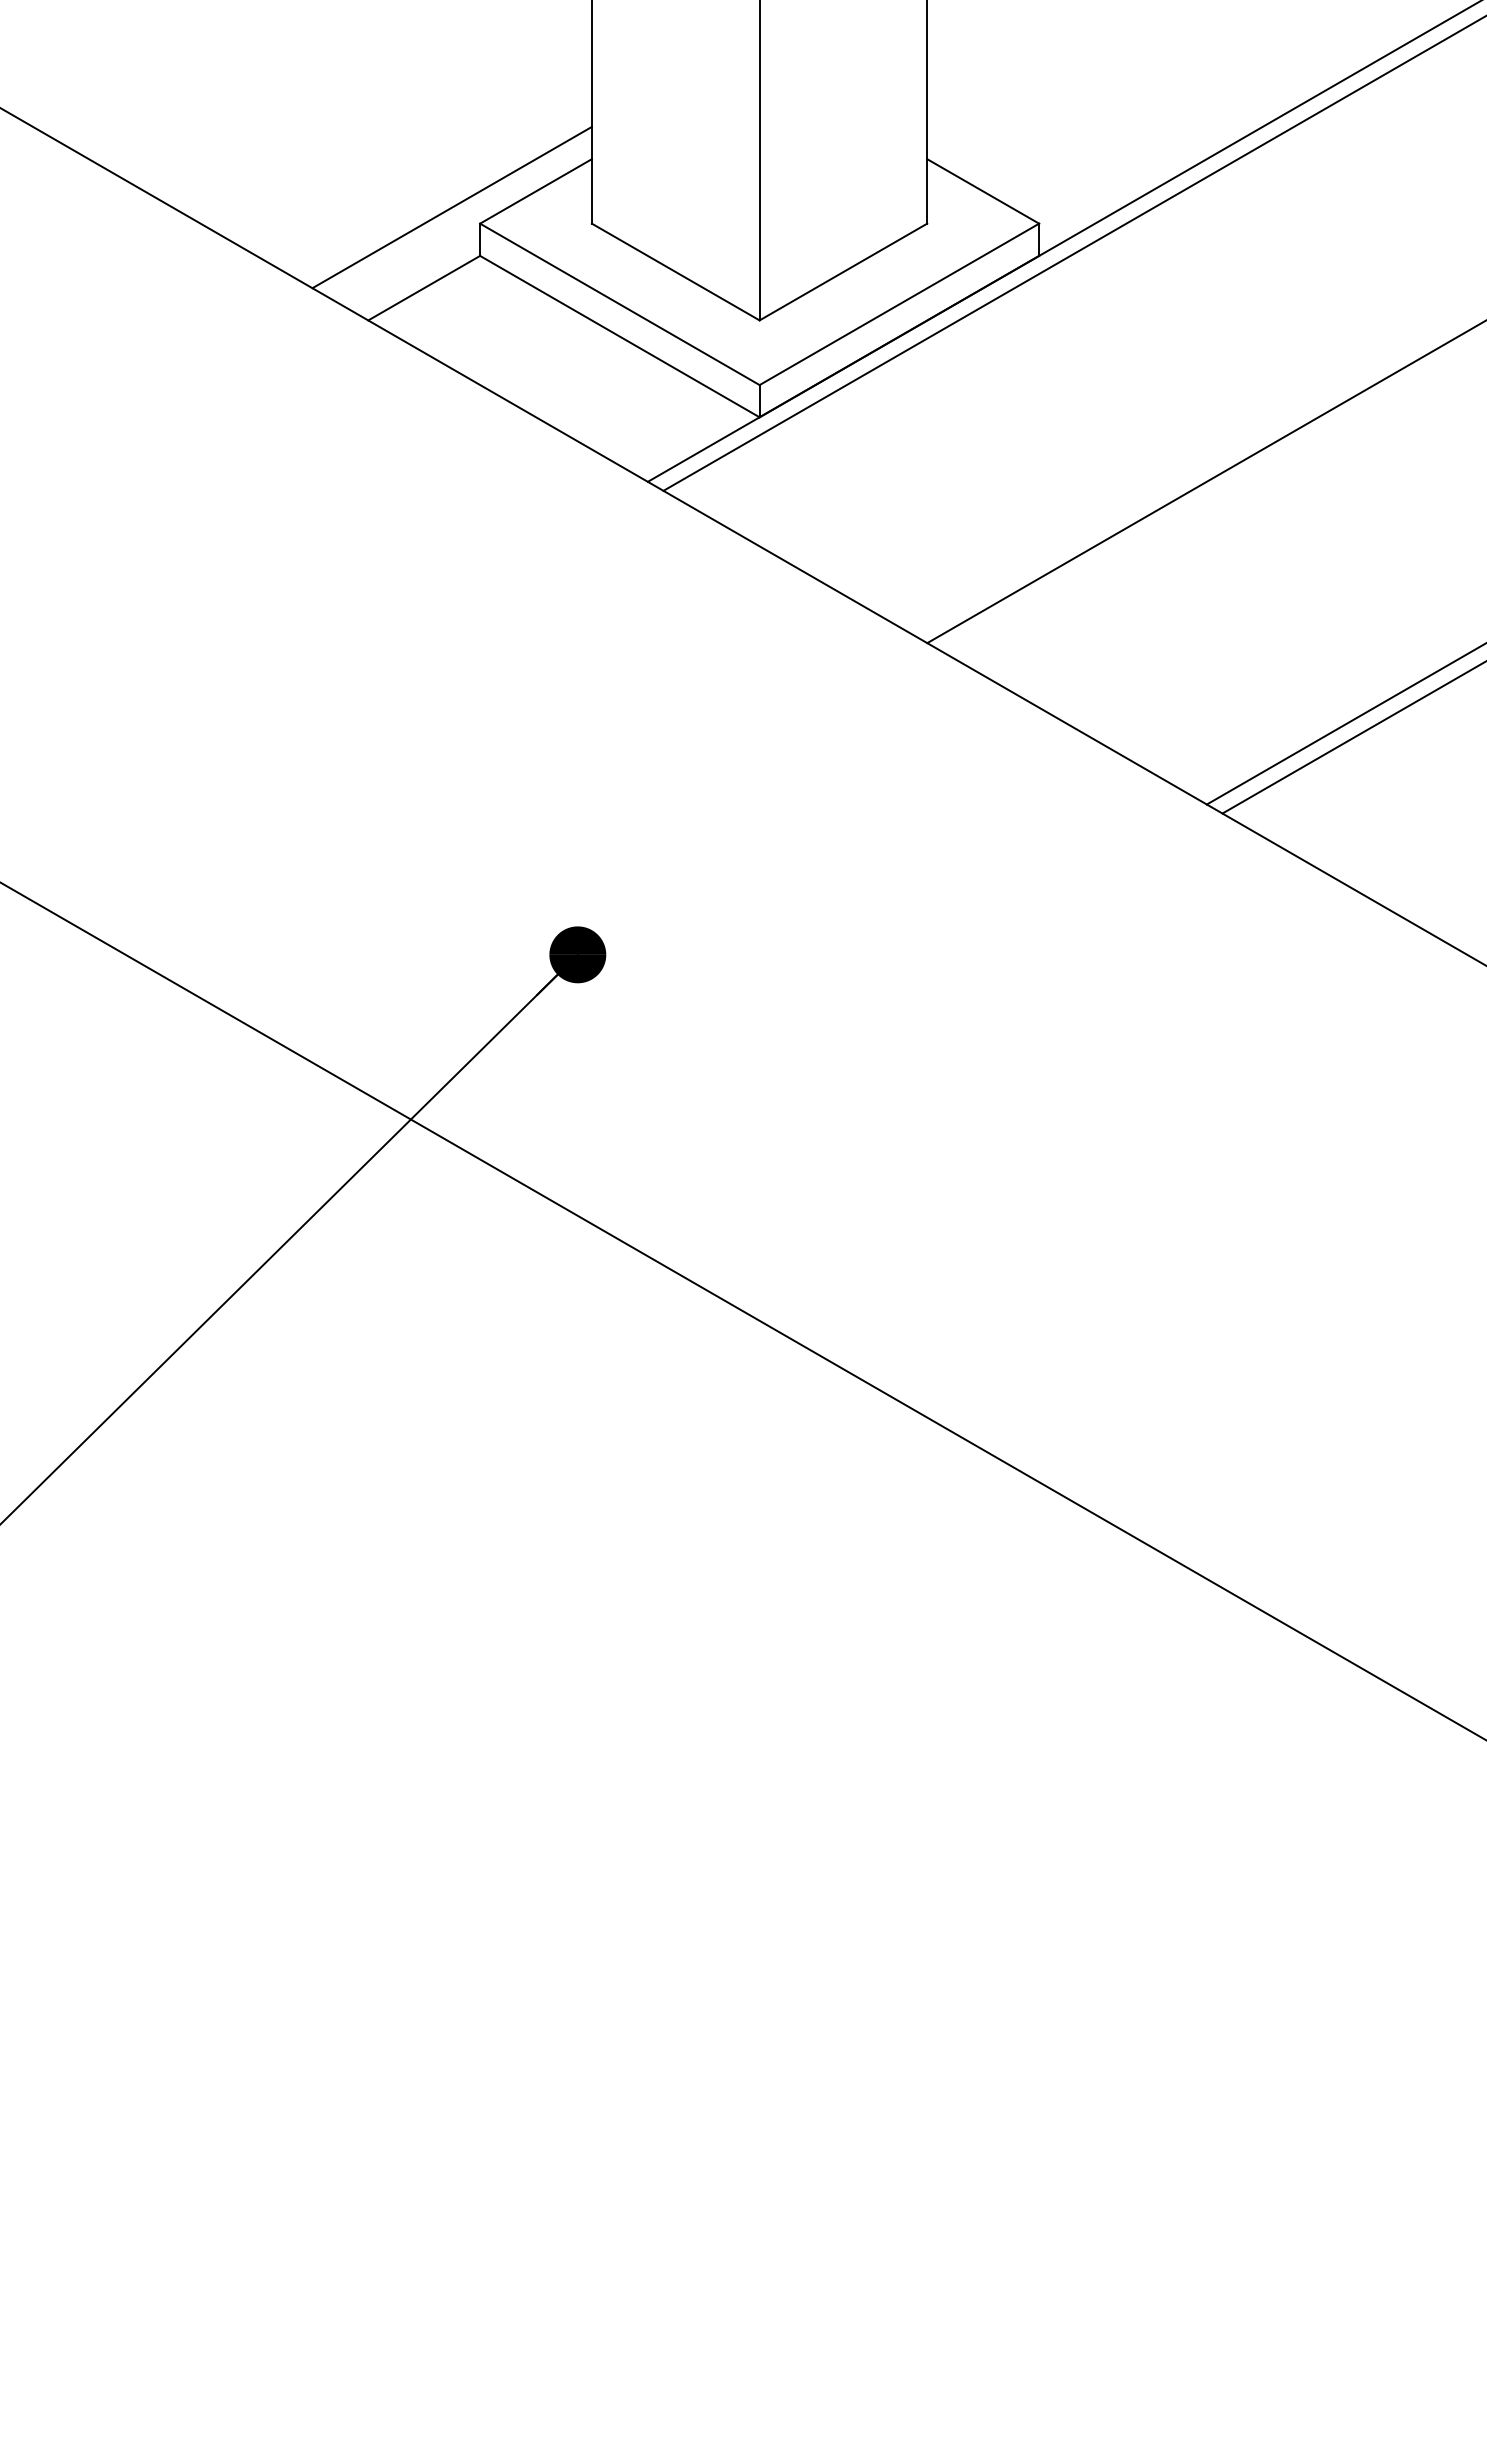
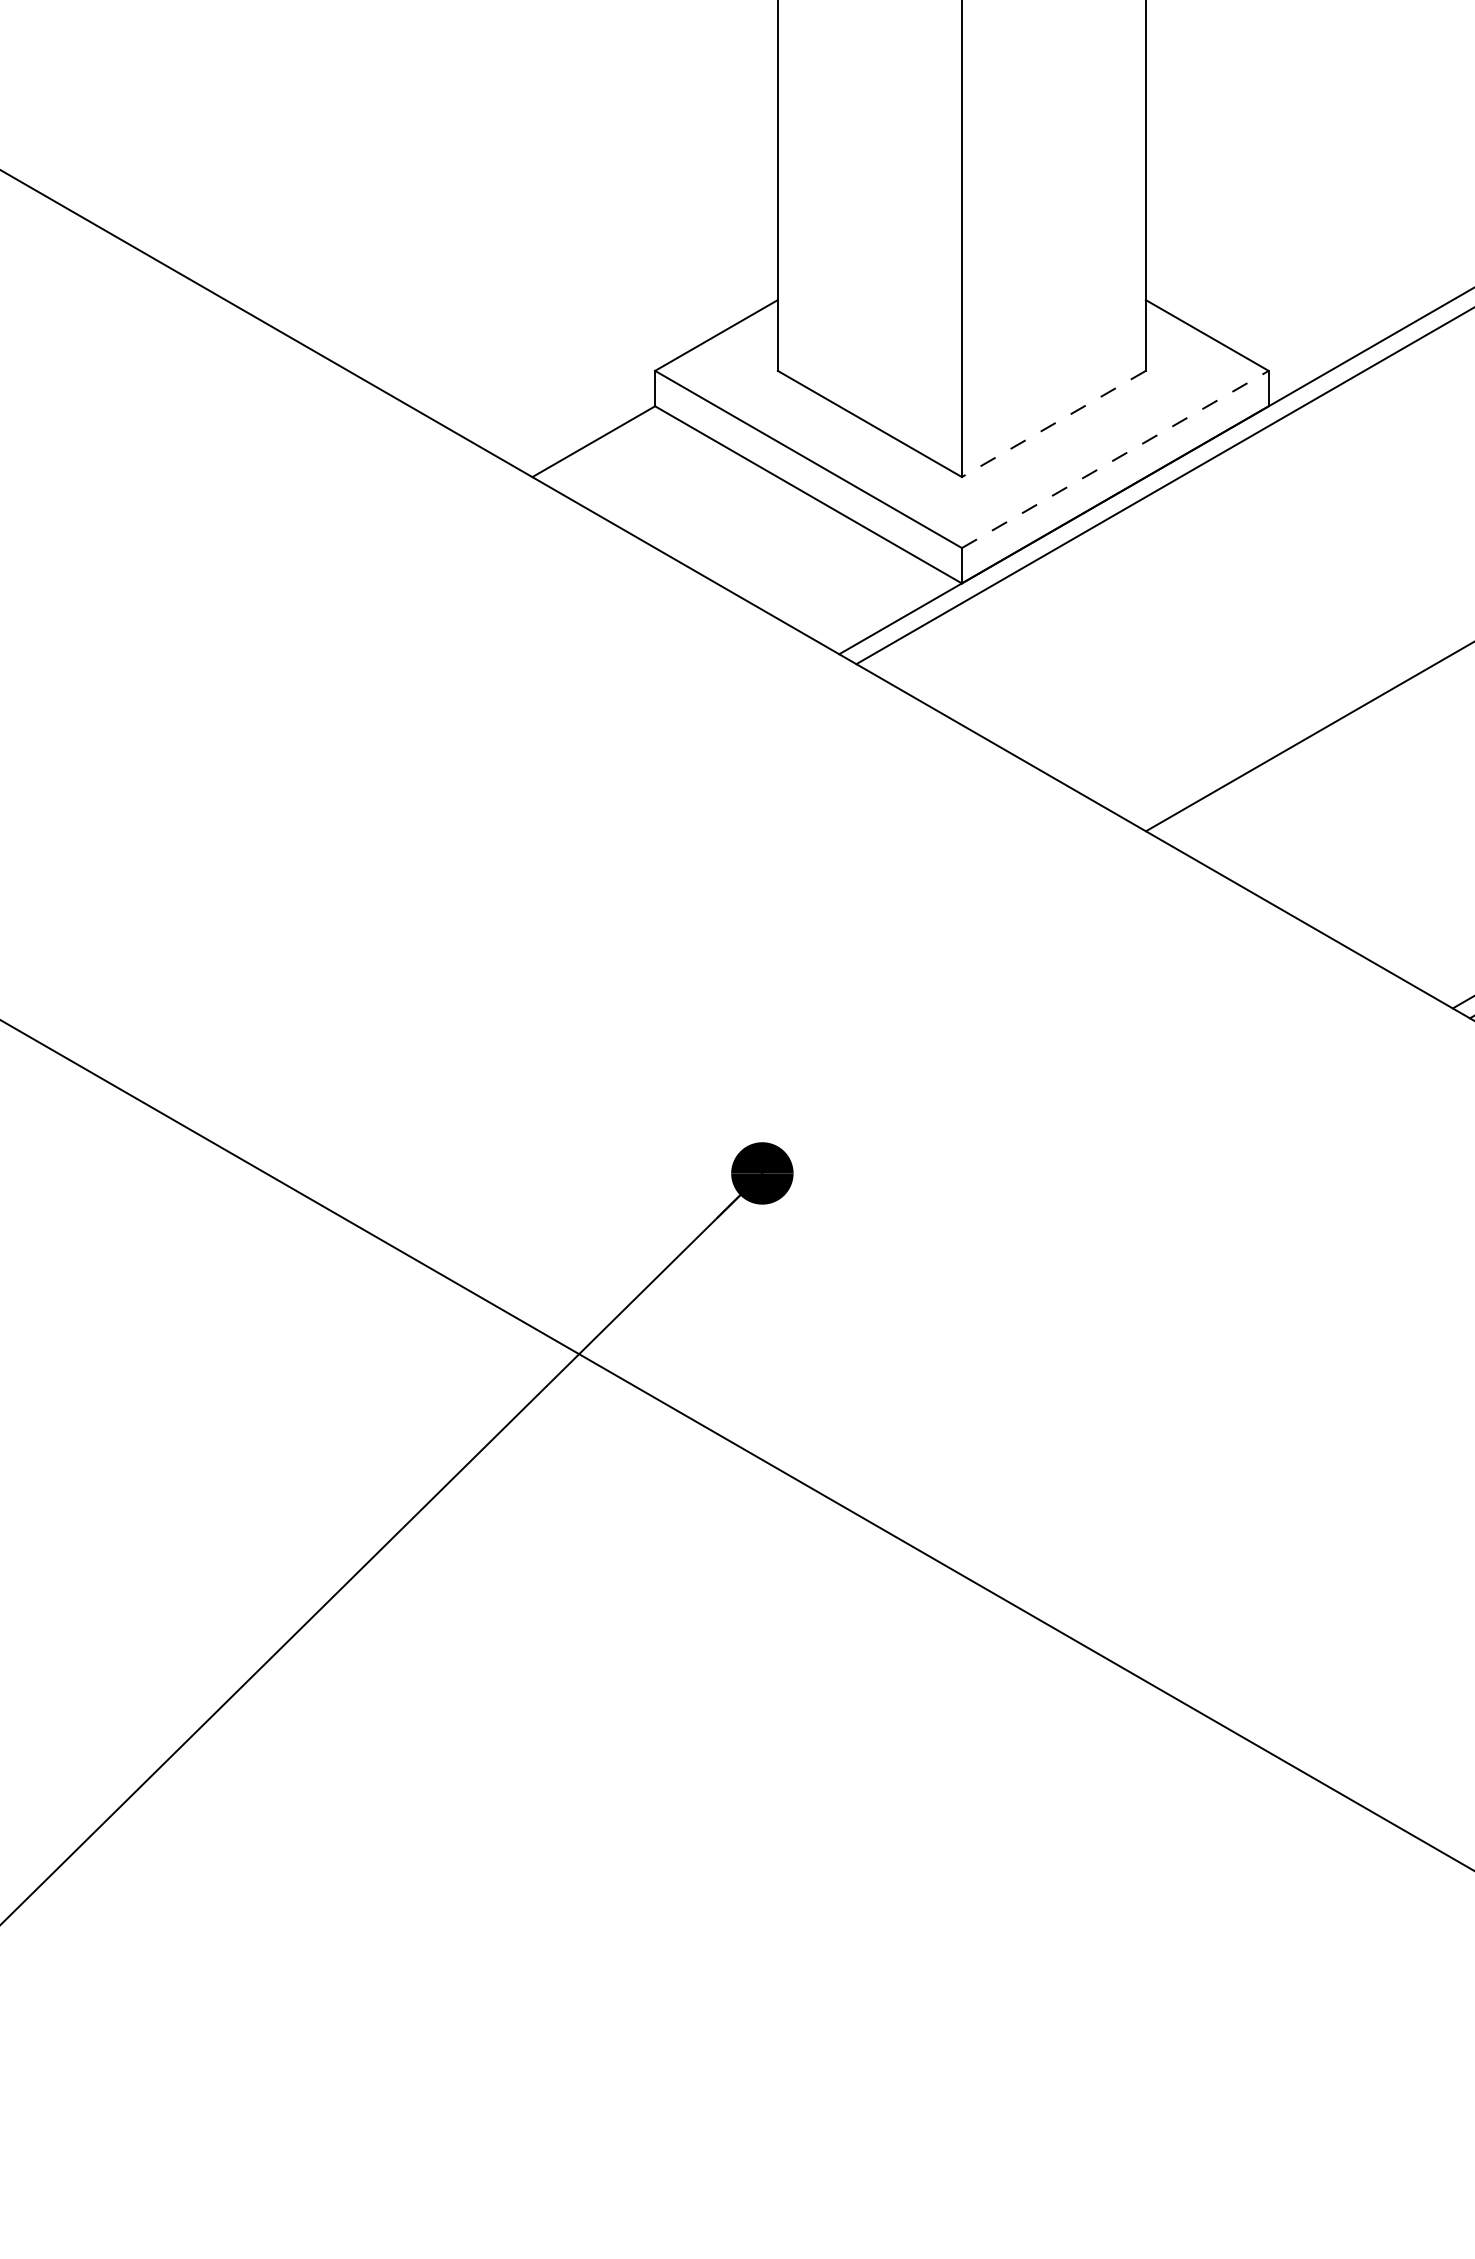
line: (451, 207) -> (623, 353), removed
line: (843, 272) -> (1053, 424), solid -> dashed
line: (899, 304) -> (1115, 459), solid -> dashed

